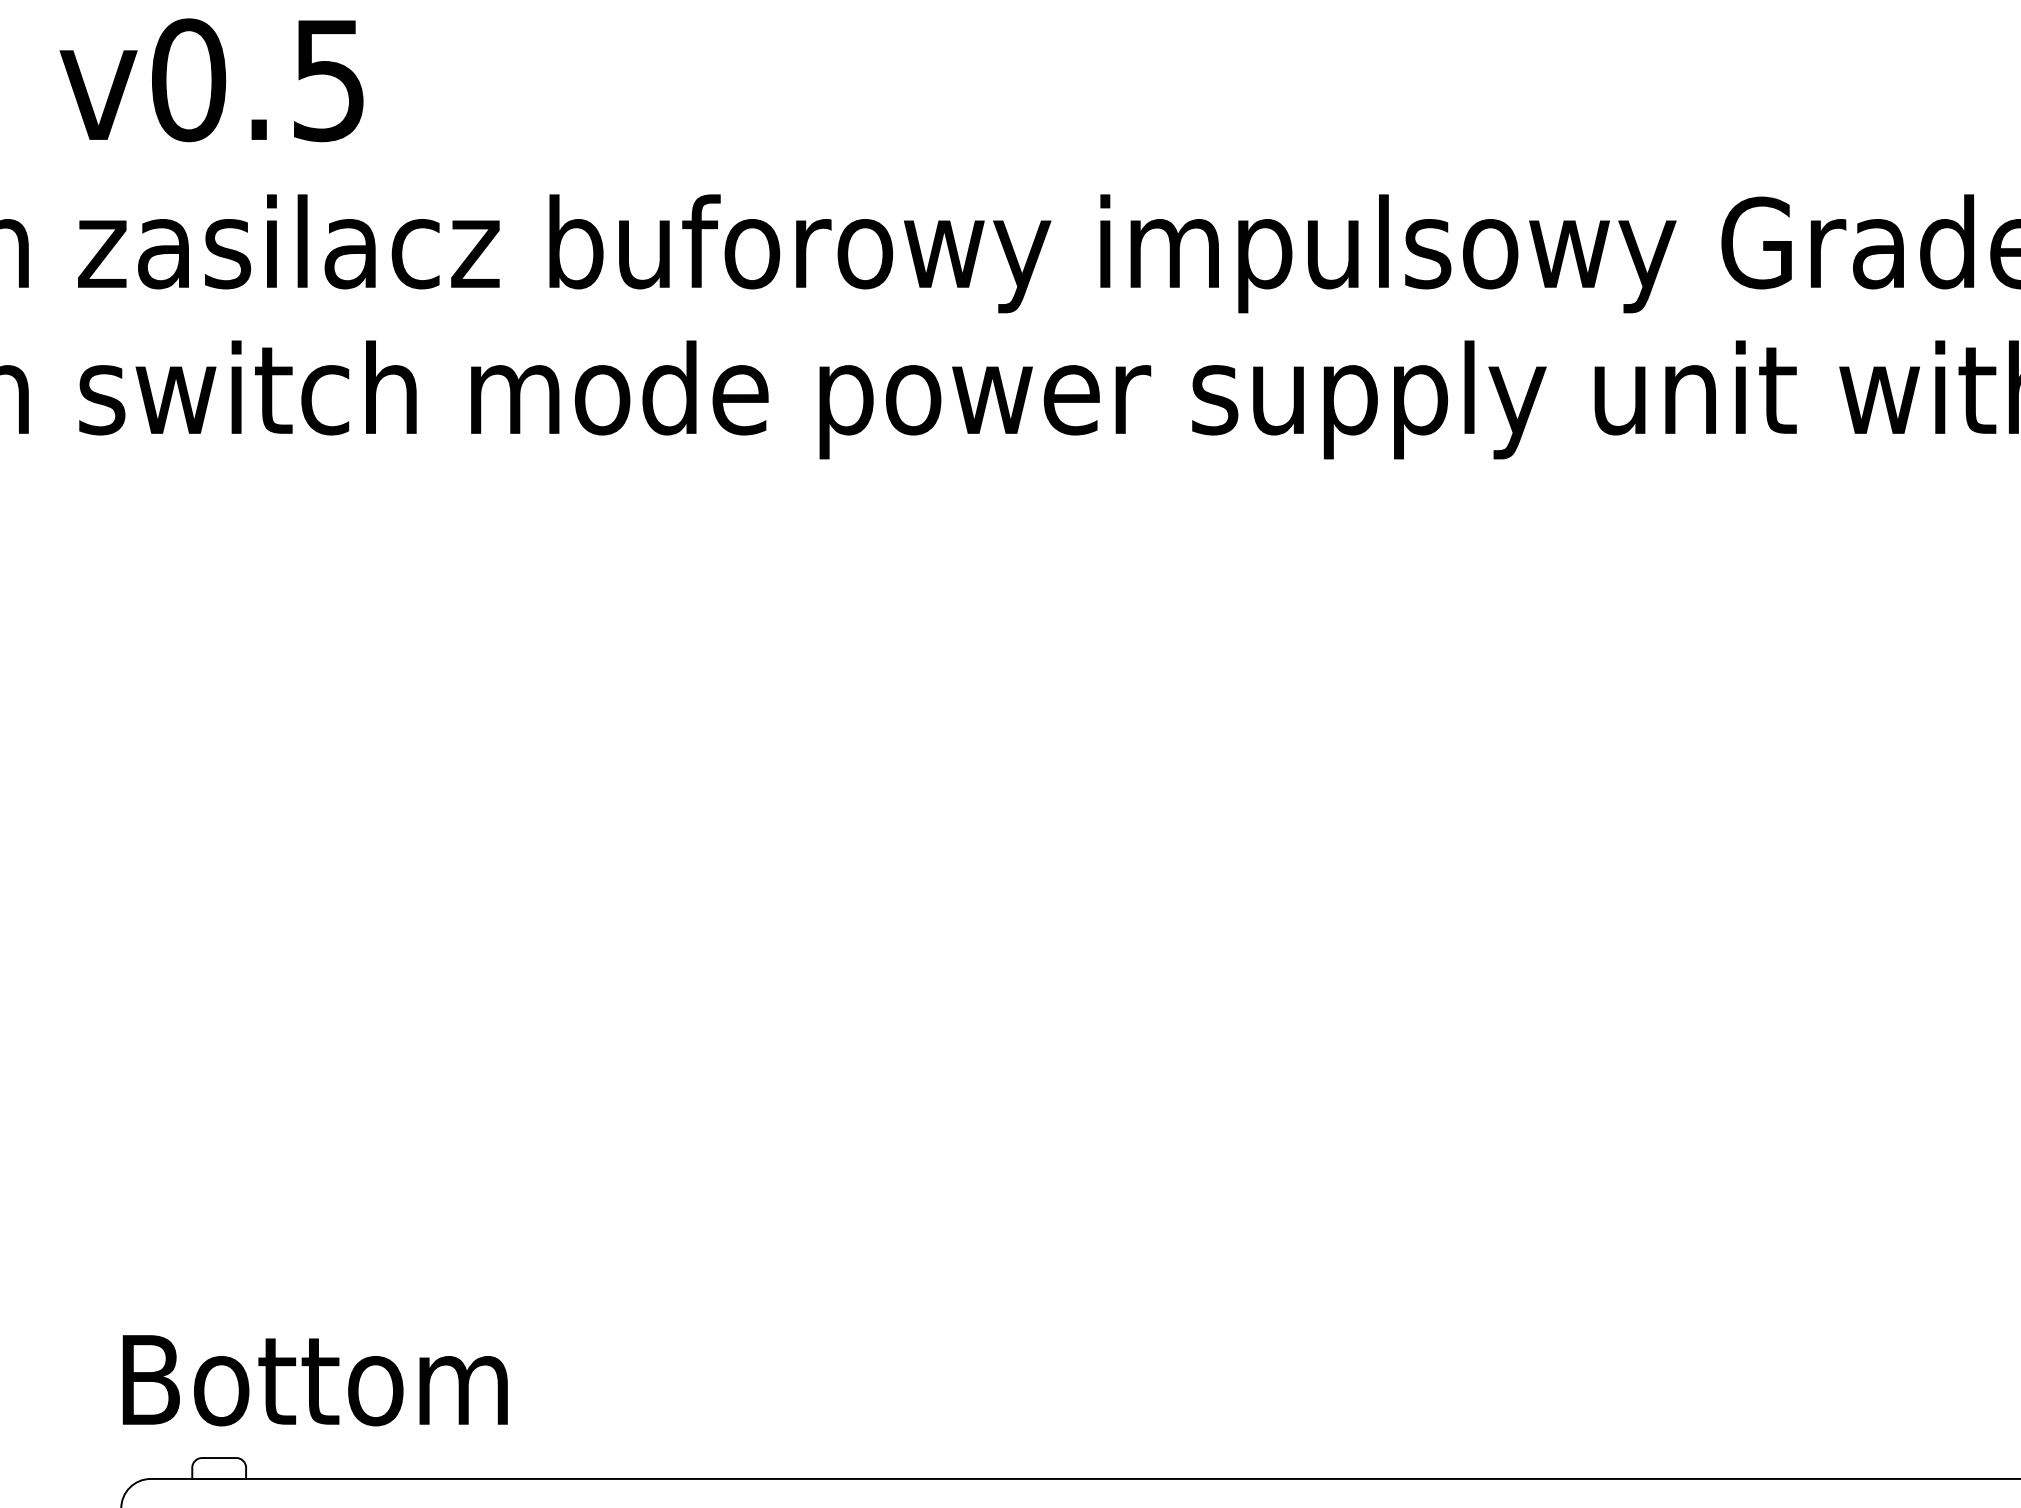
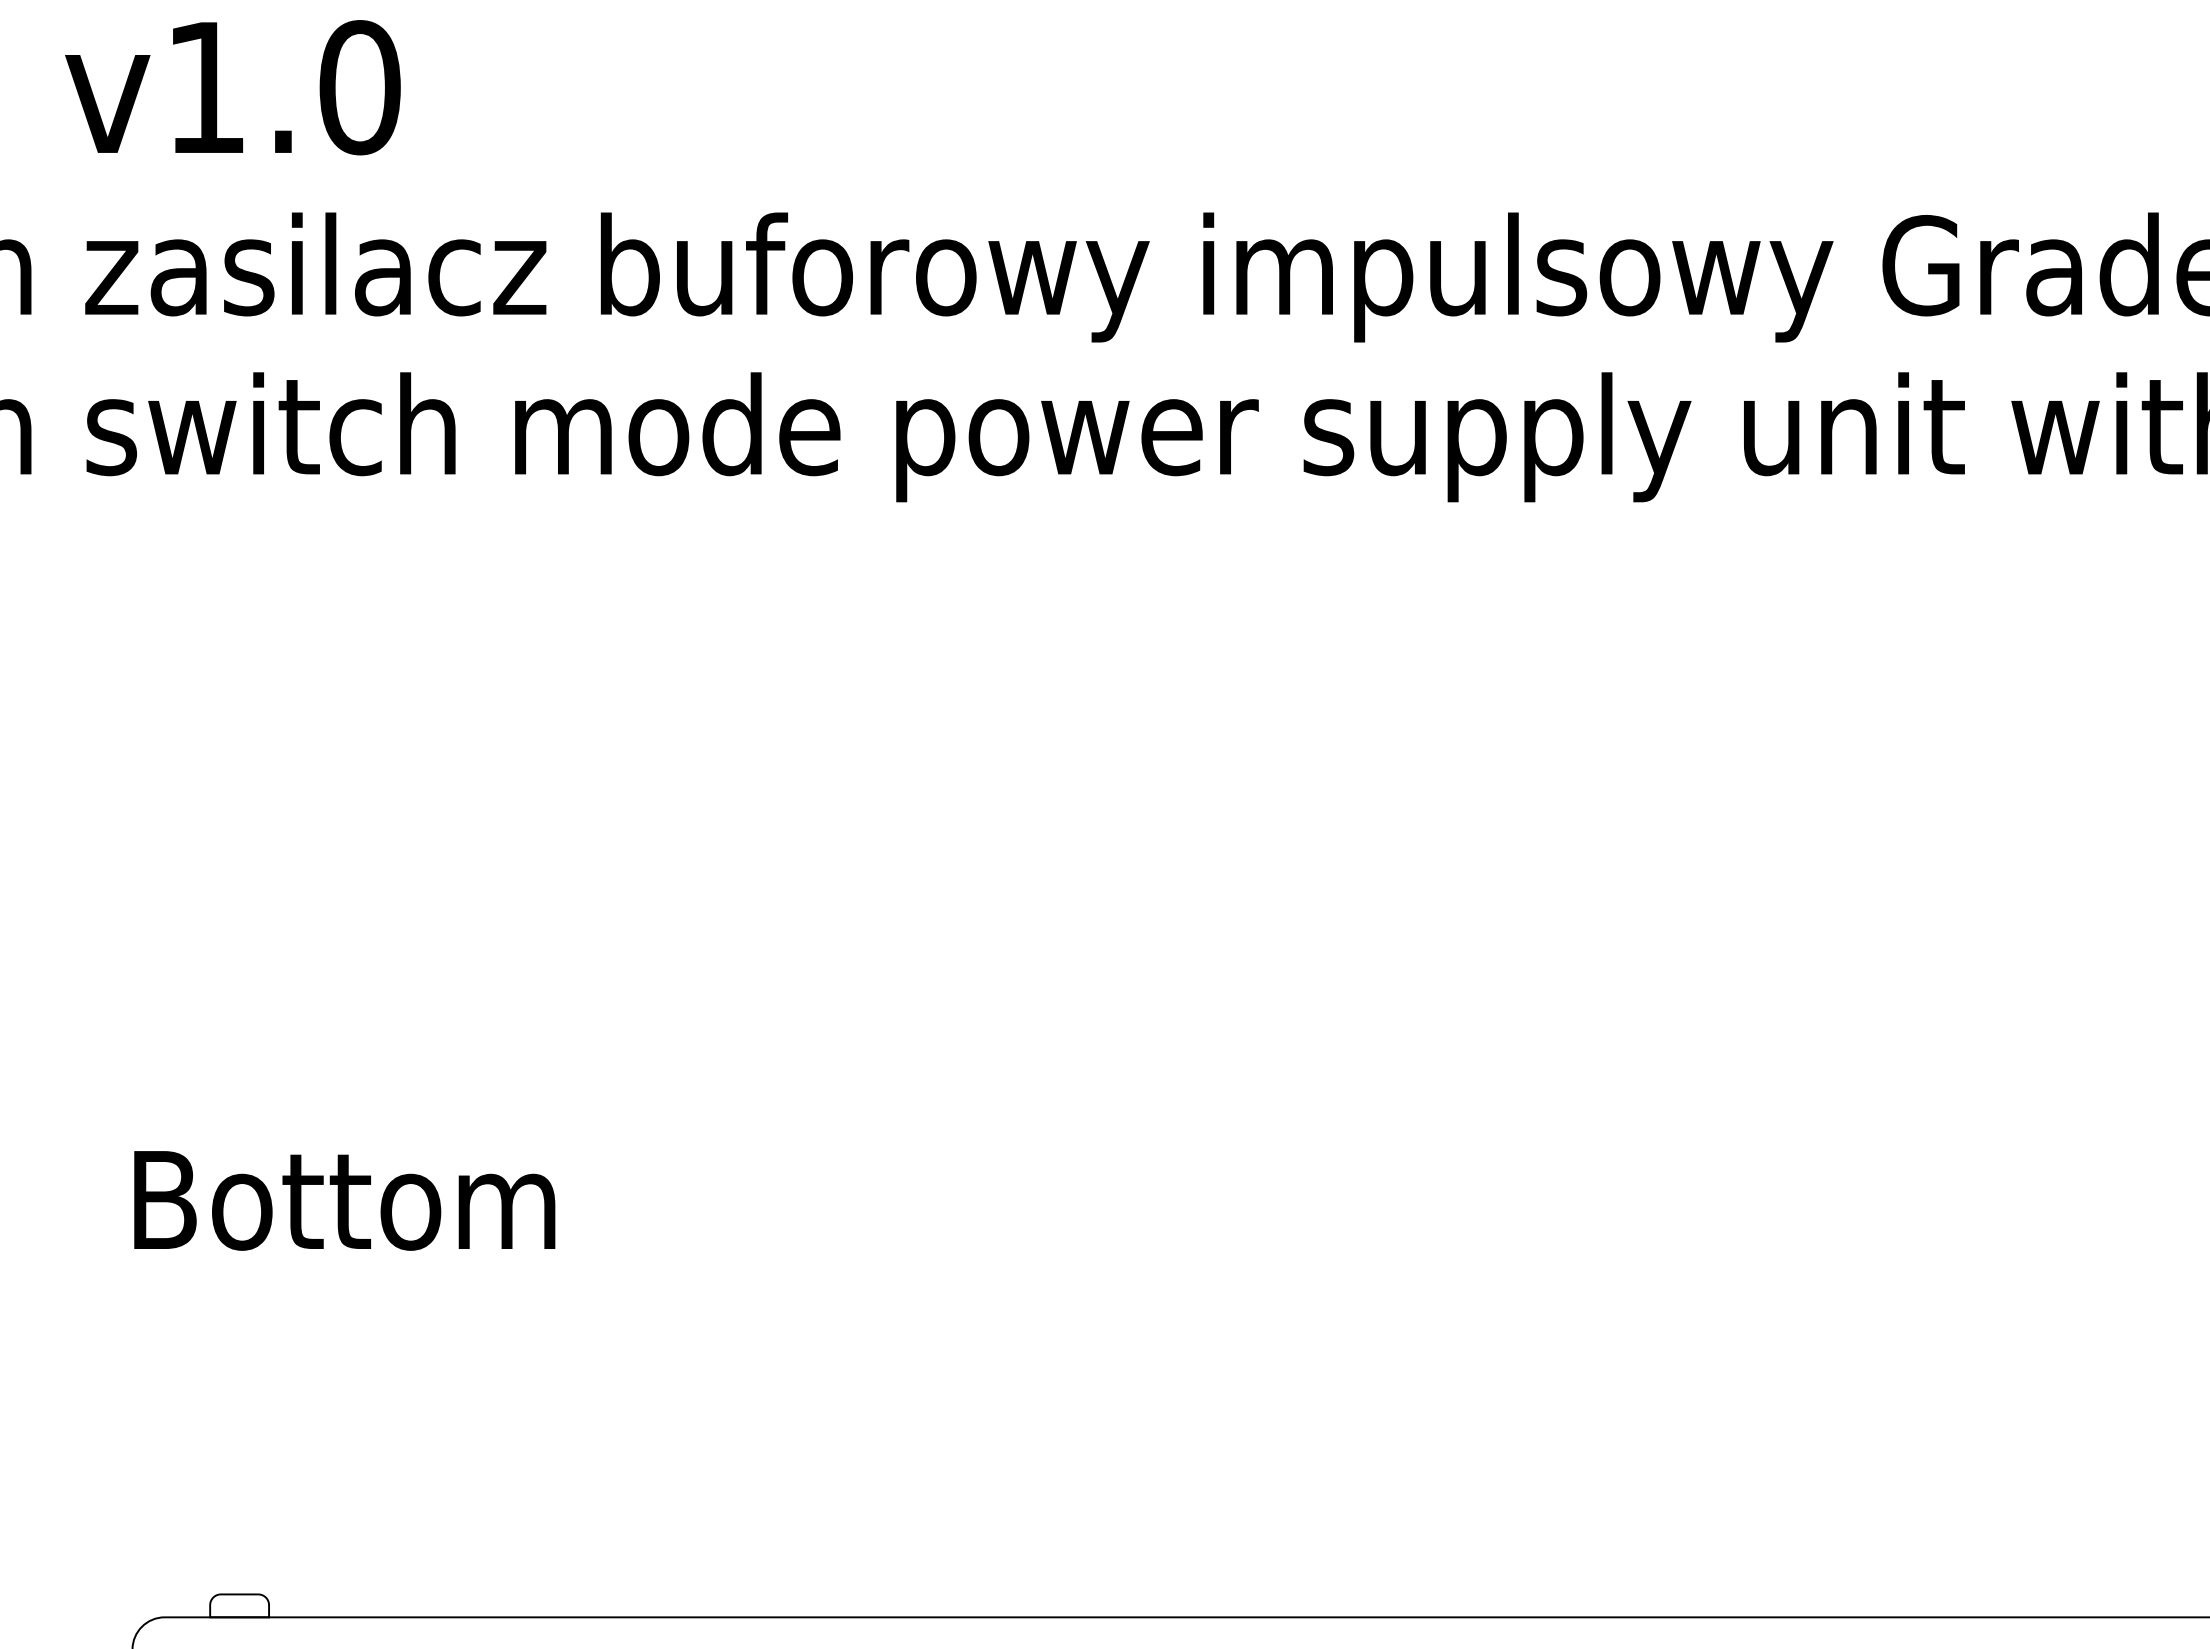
text: (259, 80) -> (283, 87), v0.5 -> v1.0
text: (315, 1380) -> (344, 1200), moved

